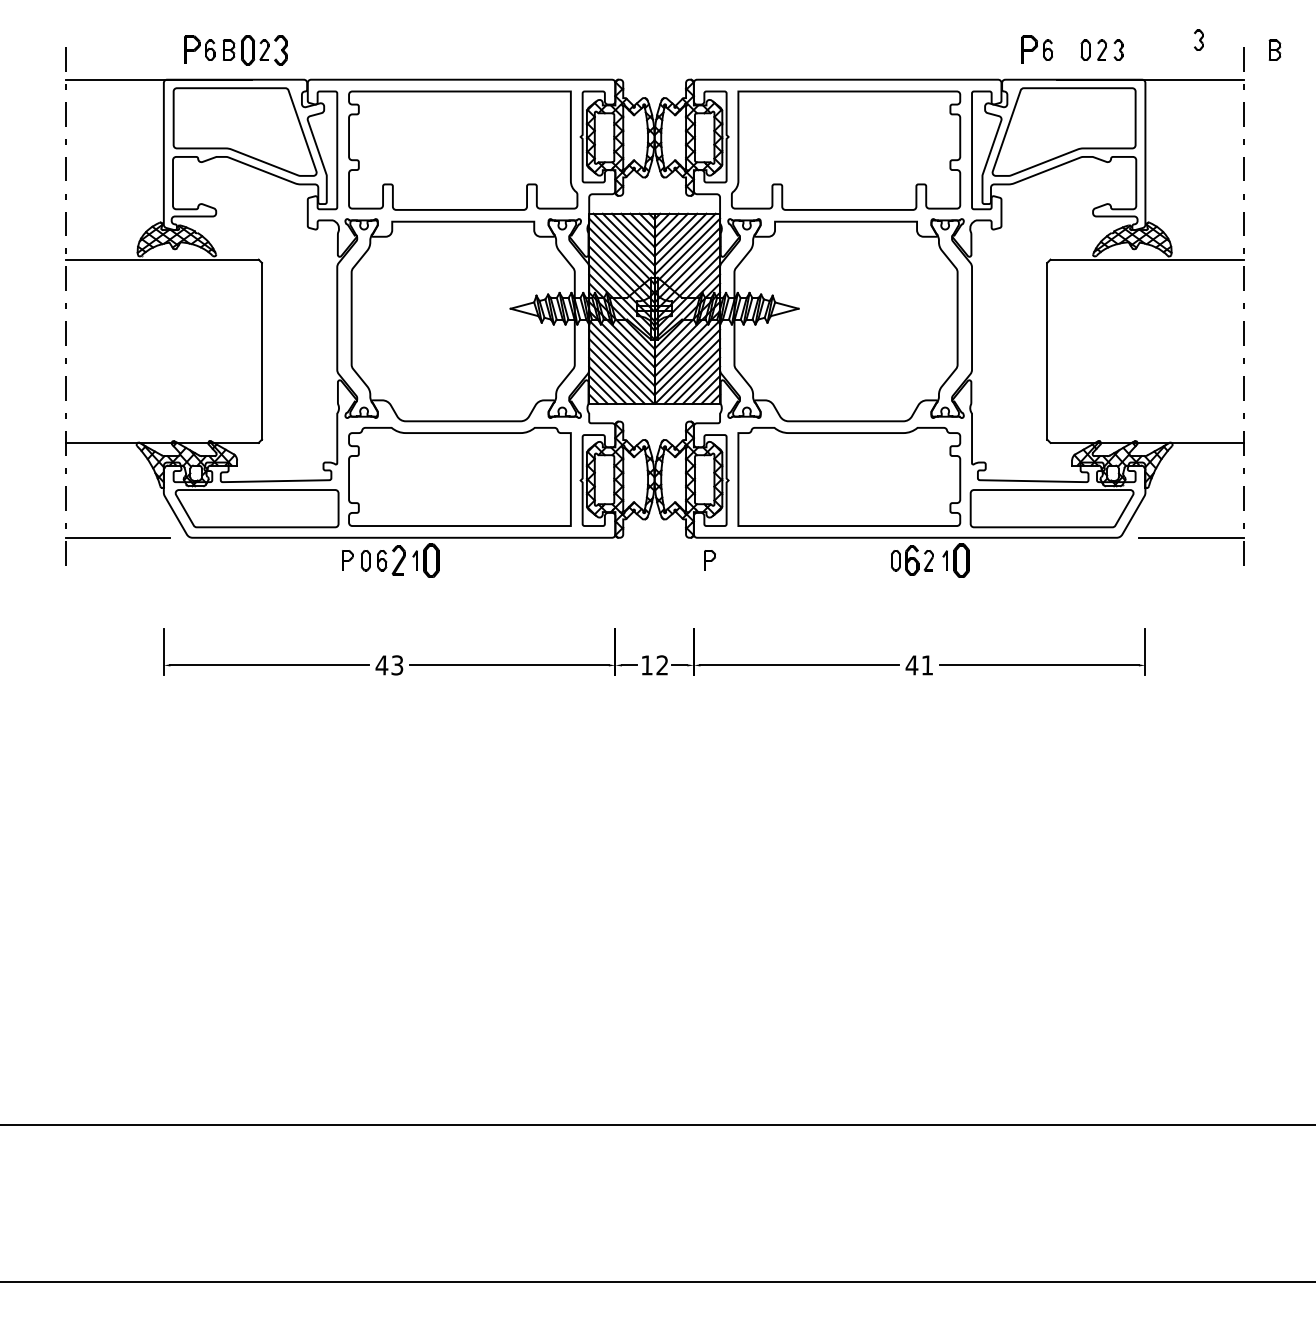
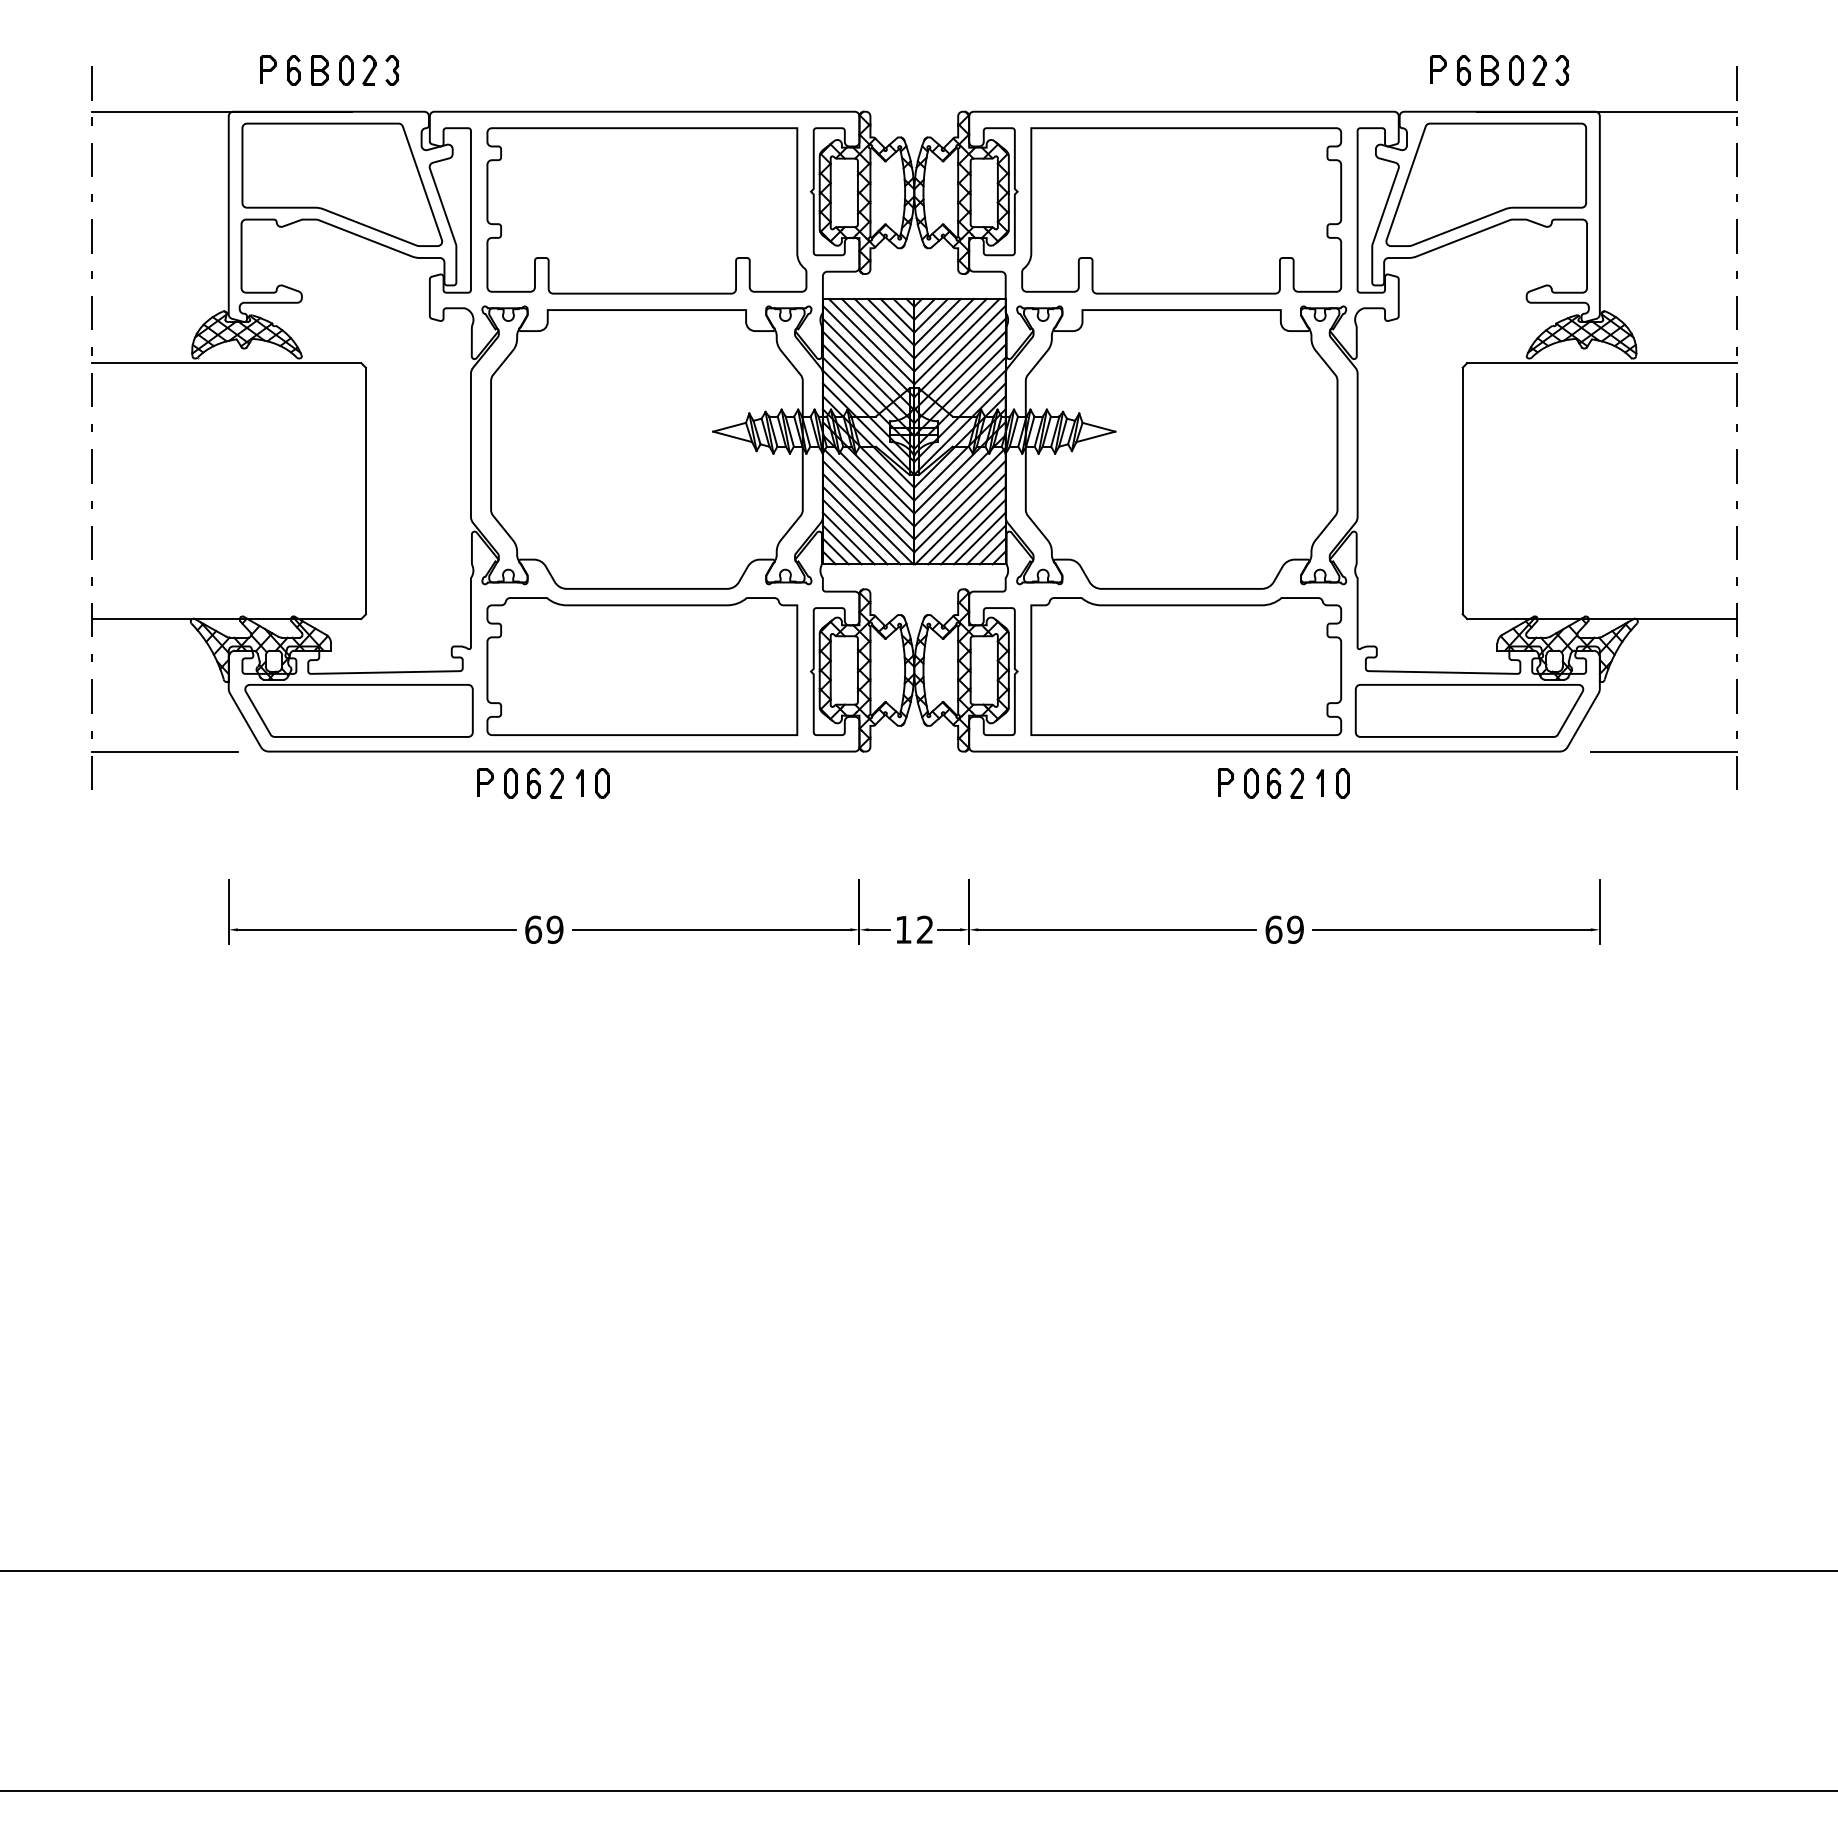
part: (1198, 40) -> (1674, 56), removed
part: (192, 49) -> (268, 69), size x0.71
part: (1029, 49) -> (1438, 69), size x0.71
part: (248, 50) -> (346, 70), size x0.71
part: (281, 50) -> (392, 70), size x0.71
part: (1274, 50) -> (1489, 70), moved
part: (709, 559) -> (1225, 782), moved
part: (398, 560) -> (556, 783), size x0.71
part: (431, 560) -> (602, 783), size x0.62
part: (912, 560) -> (1274, 783), size x0.71
part: (961, 560) -> (1342, 783), size x0.62
text: (389, 665) -> (543, 929), 43 -> 69
text: (918, 665) -> (1283, 929), 41 -> 69

